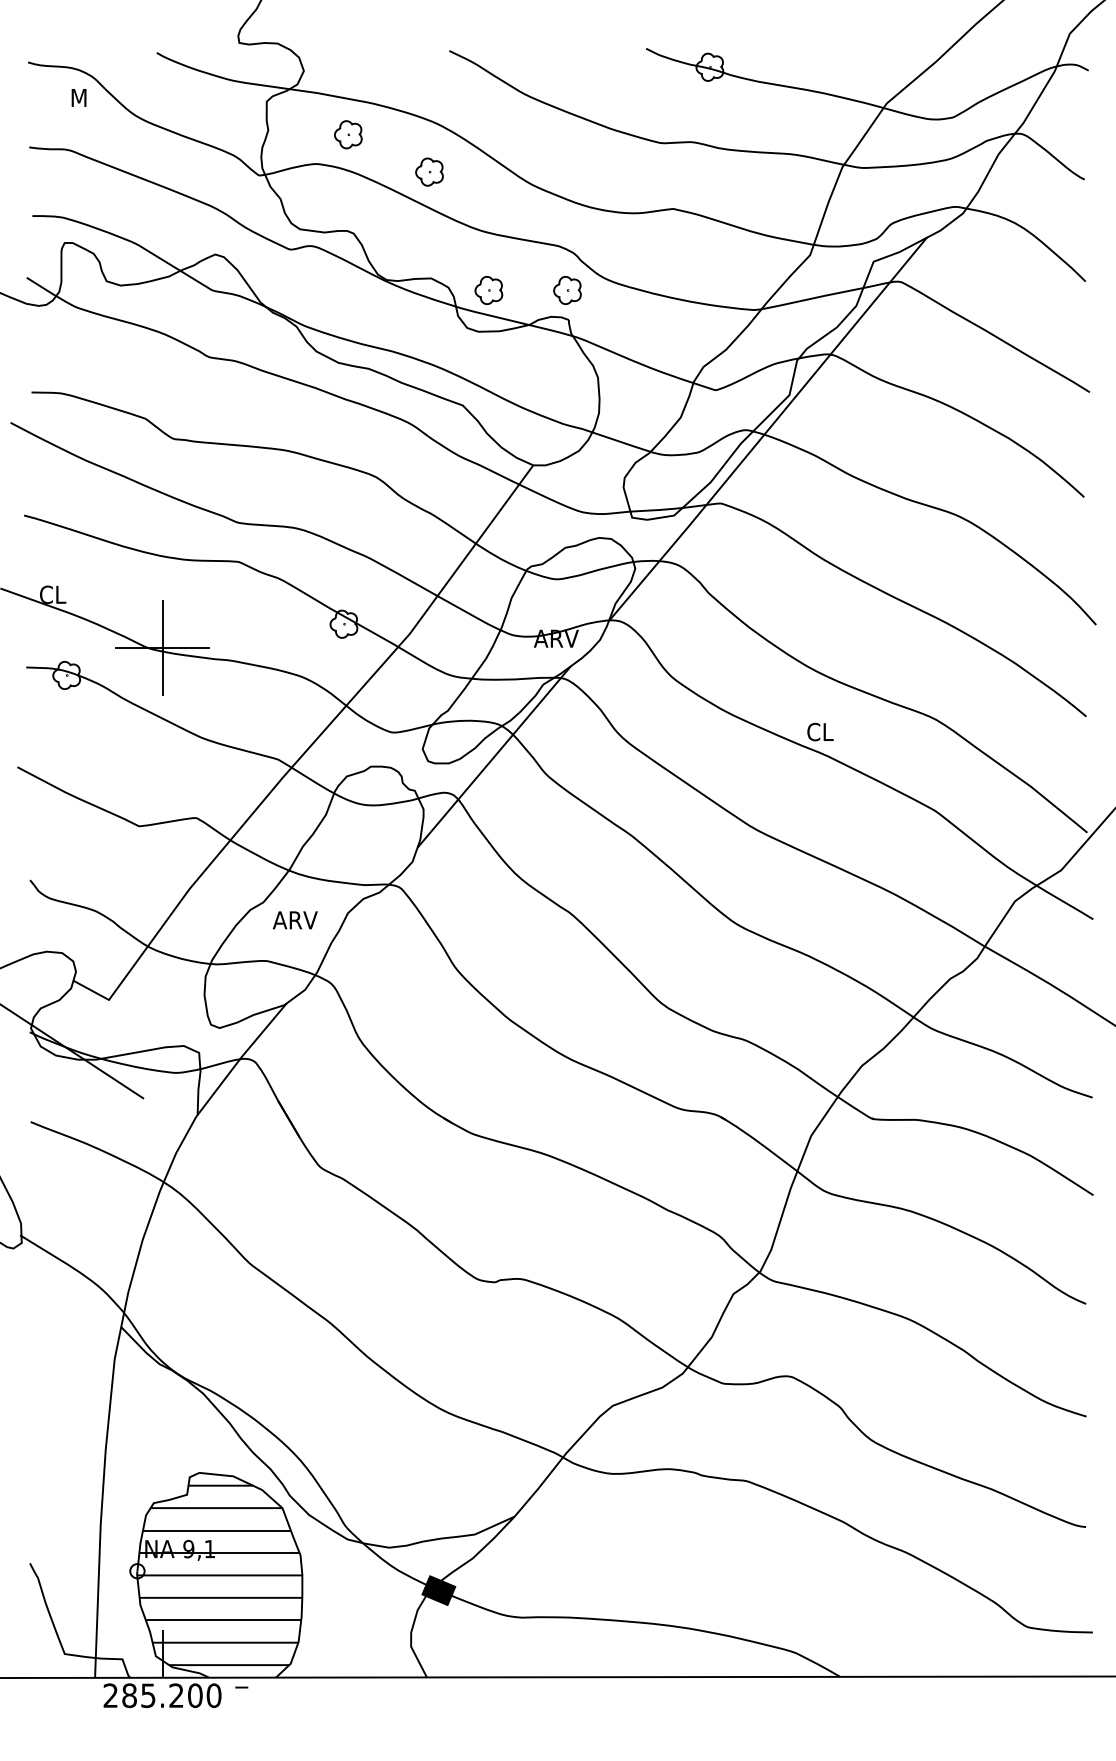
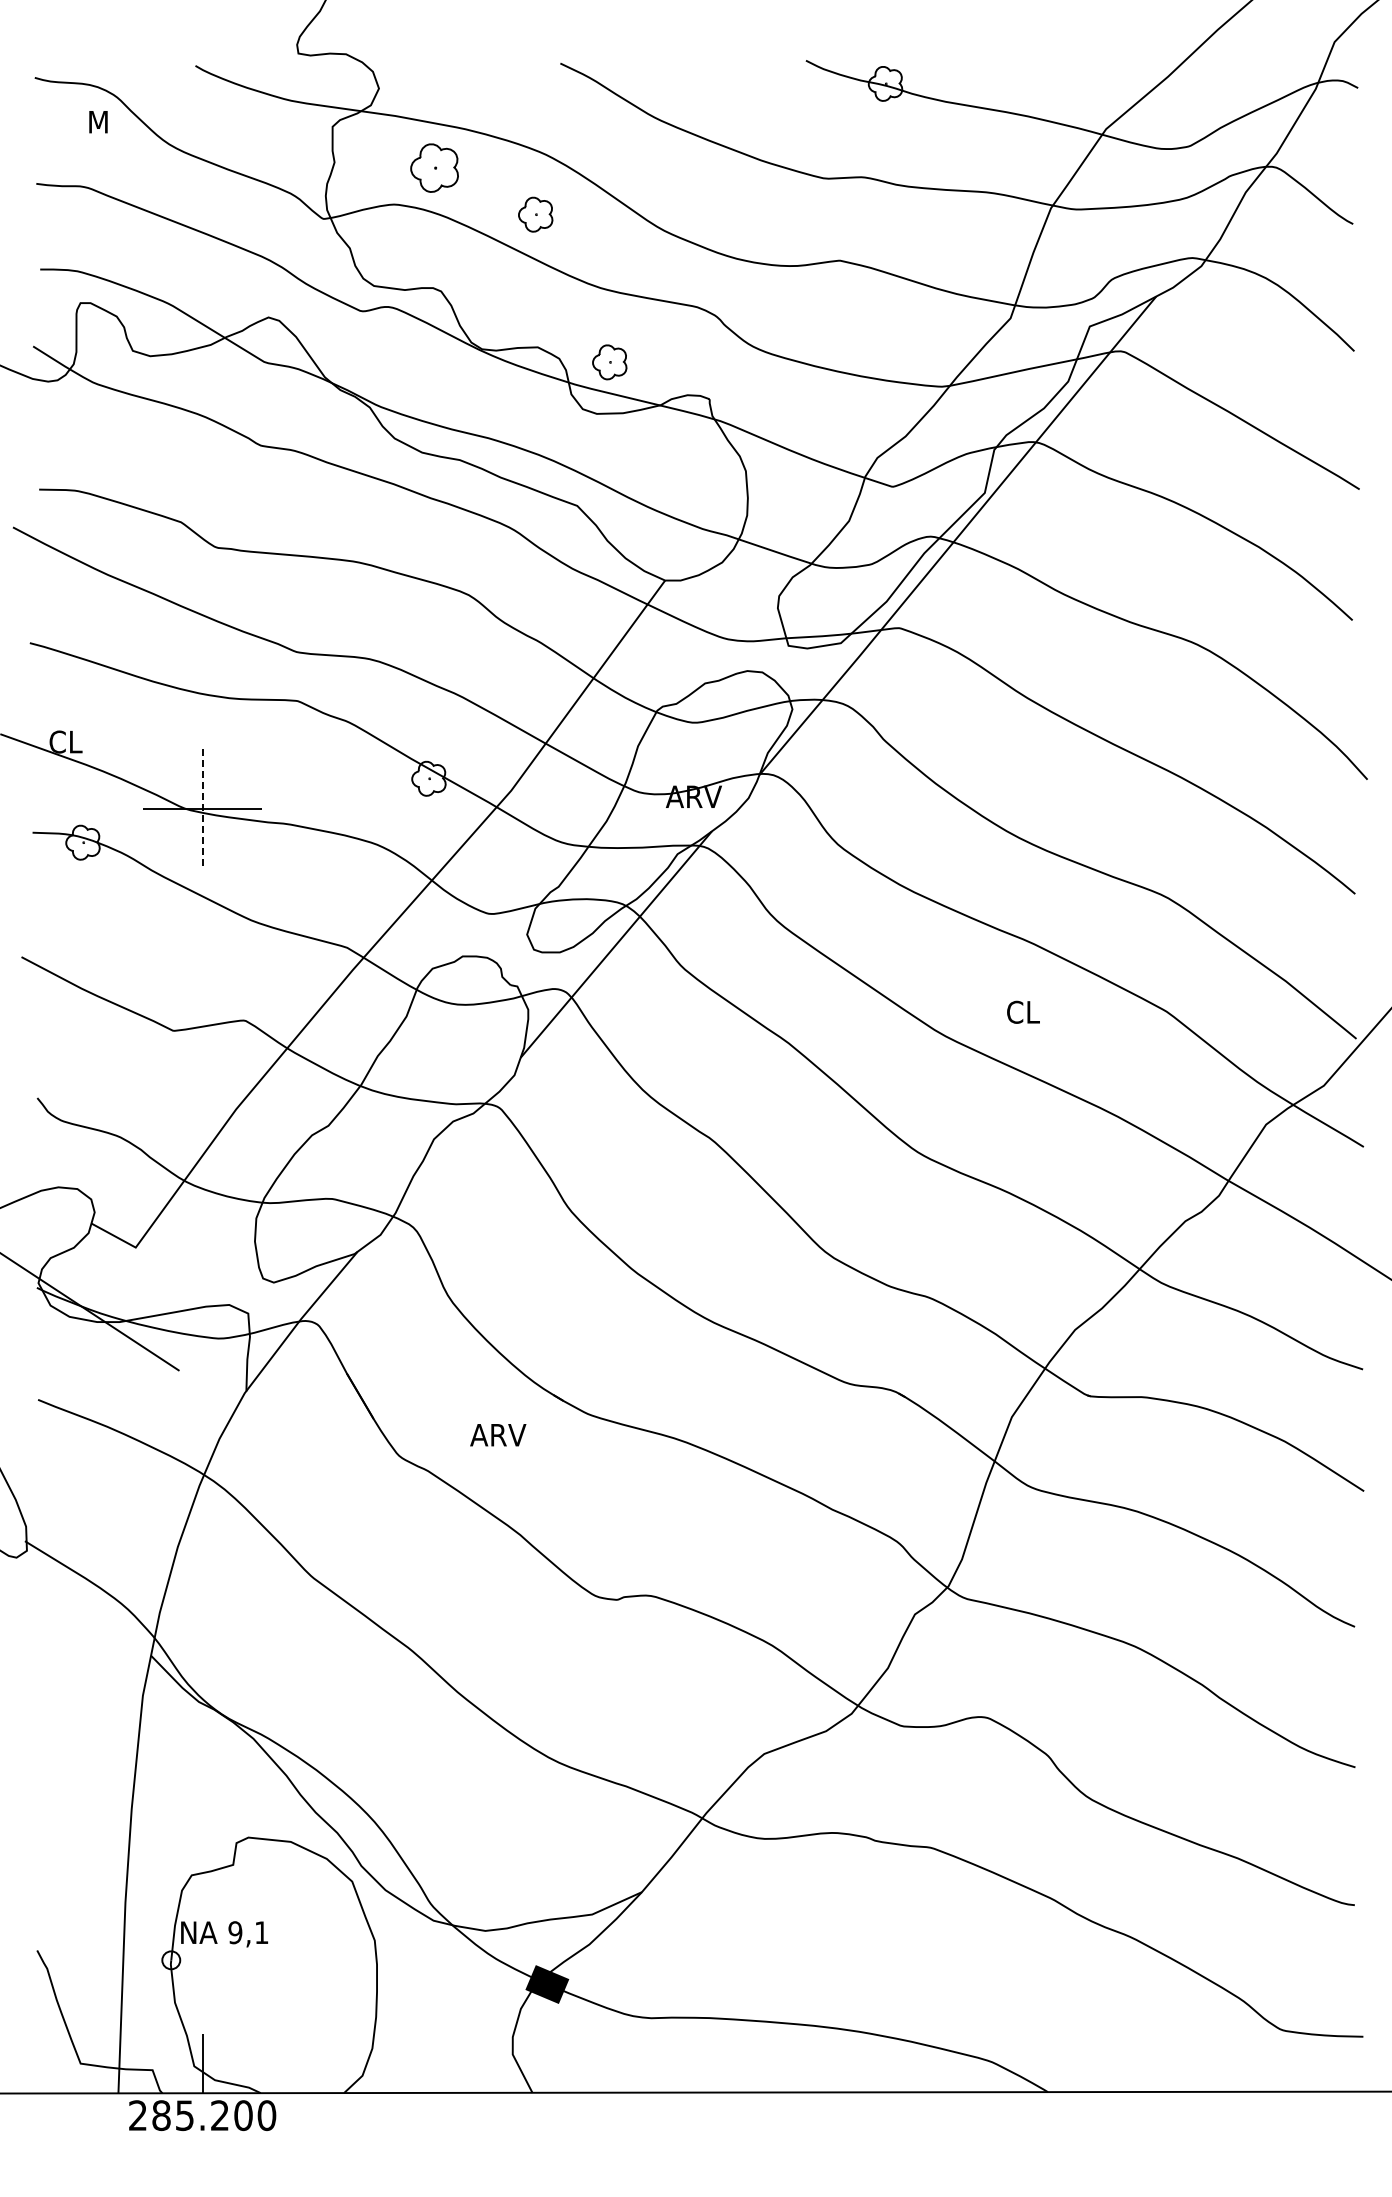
part: (347, 134) -> (433, 167), size x1.4
part: (567, 290) -> (707, 362), removed
line: (162, 648) -> (202, 808), solid -> dashed
text: (820, 731) -> (1023, 1011), moved
text: (295, 920) -> (498, 1435), moved
hatch: (219, 1586) -> (273, 1979), removed

